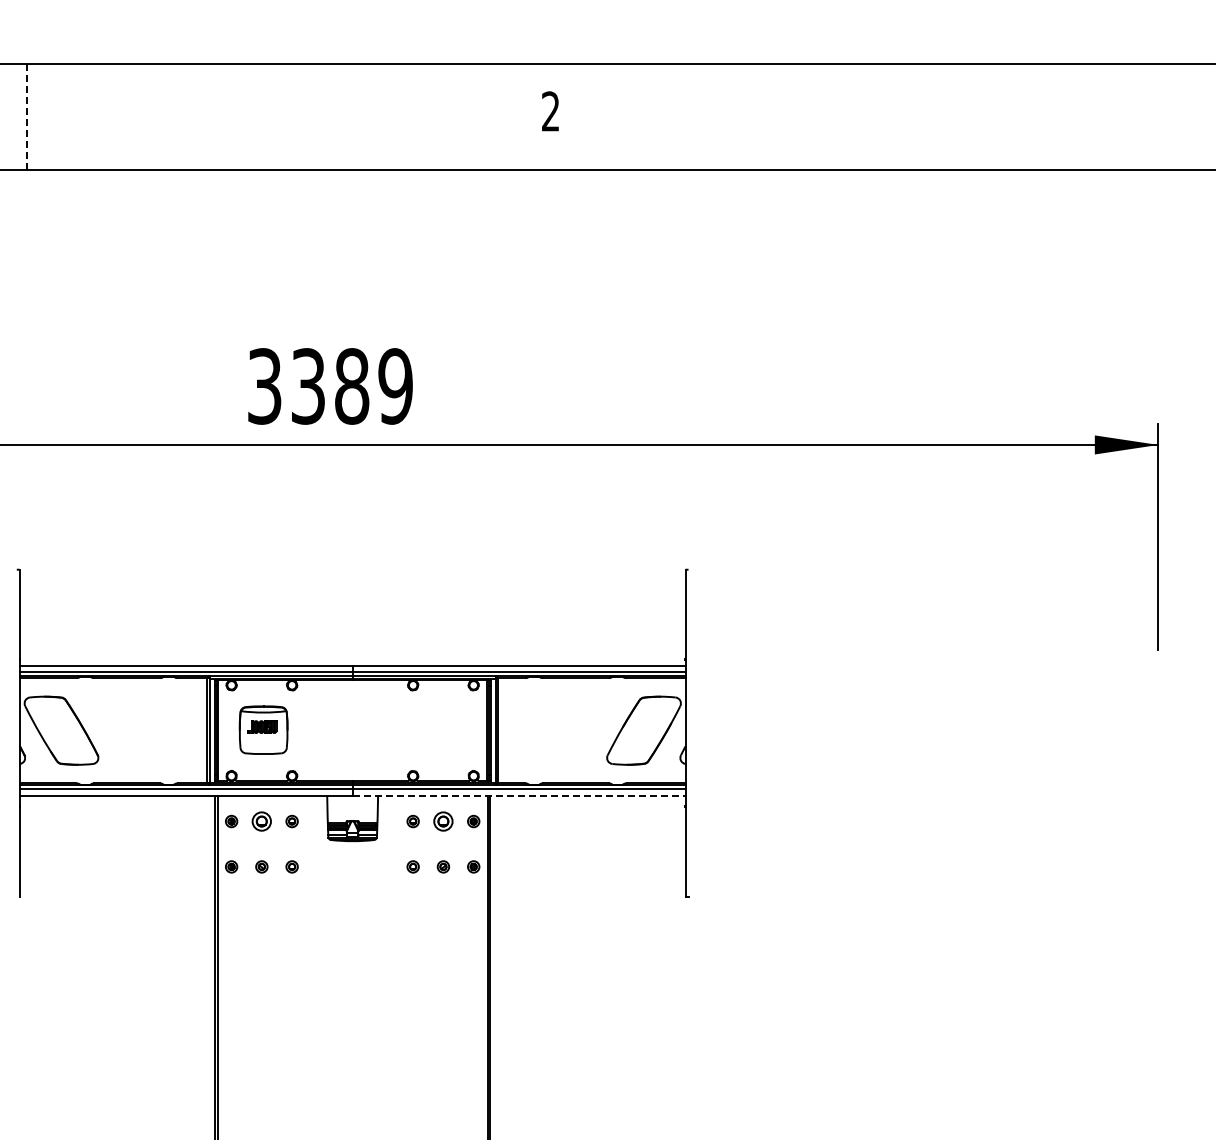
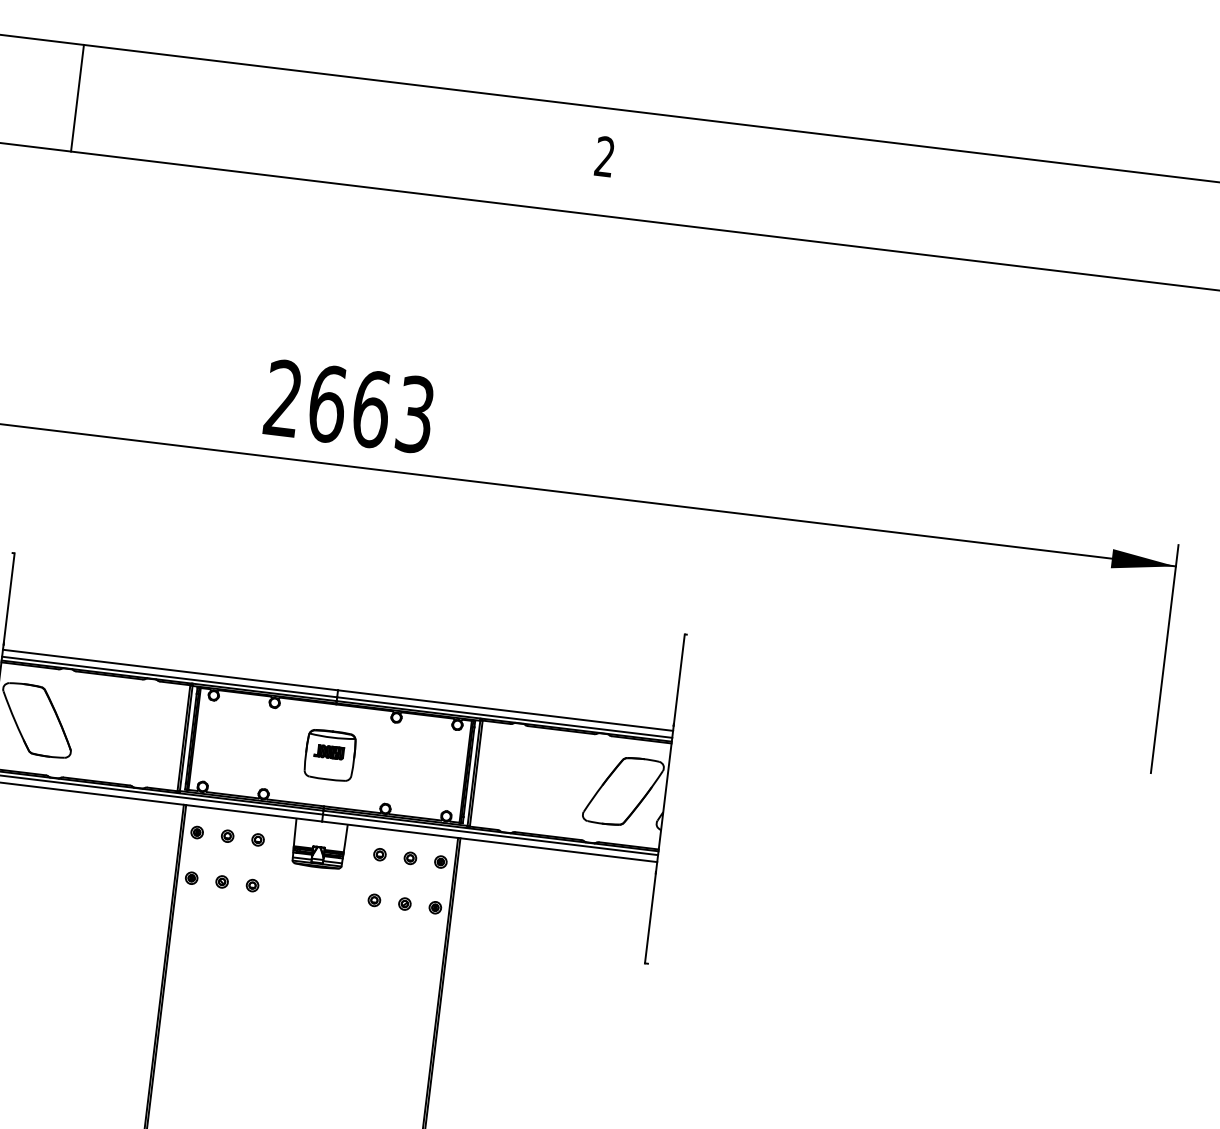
line: (27, 116) -> (77, 98), dashed -> solid
text: (330, 386) -> (349, 406), 3389 -> 2663
part: (263, 729) -> (330, 754), moved
line: (519, 795) -> (490, 841), dashed -> solid
part: (261, 821) -> (227, 836), size x0.62
part: (443, 821) -> (410, 858), size x0.62

